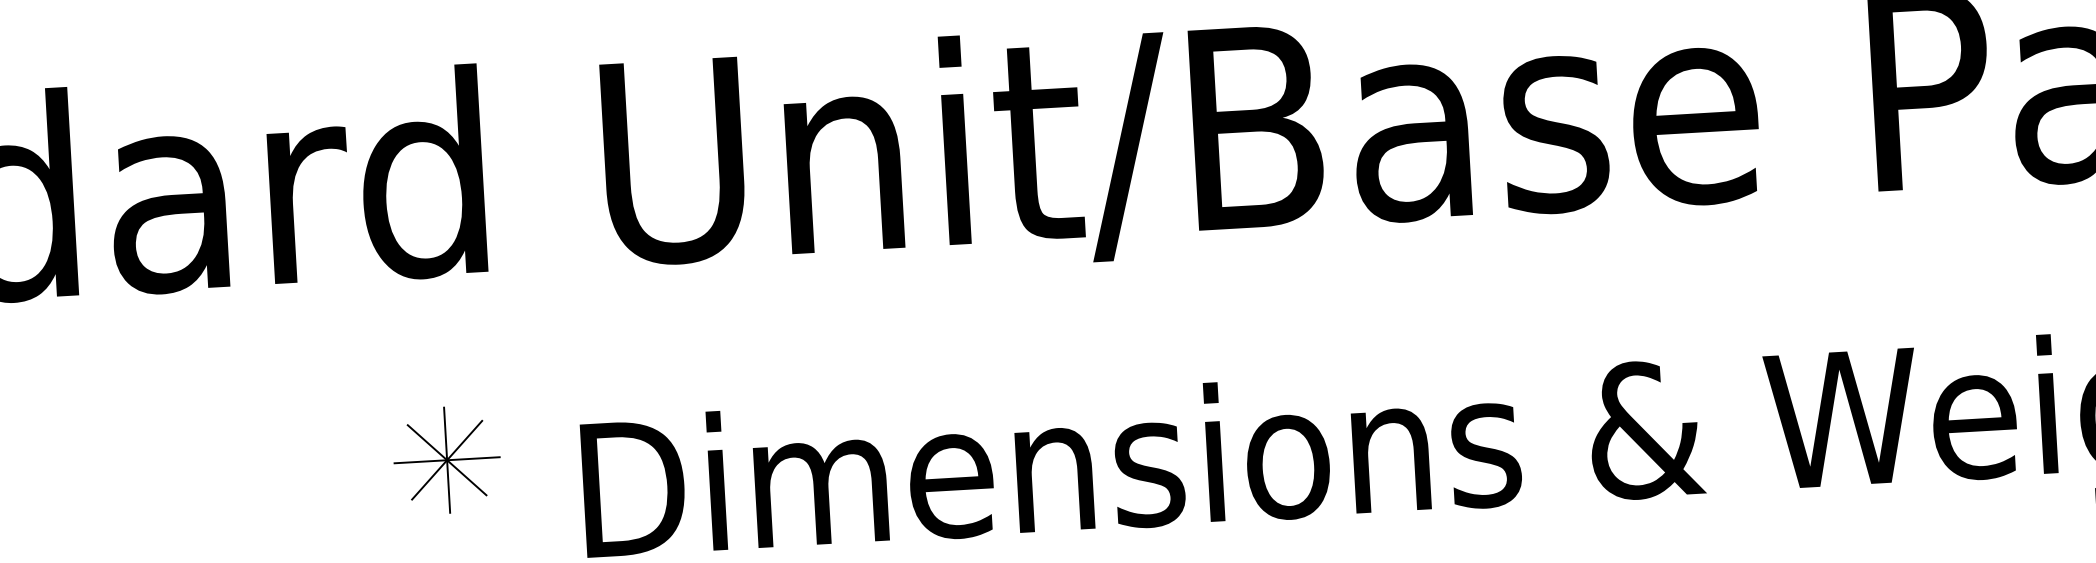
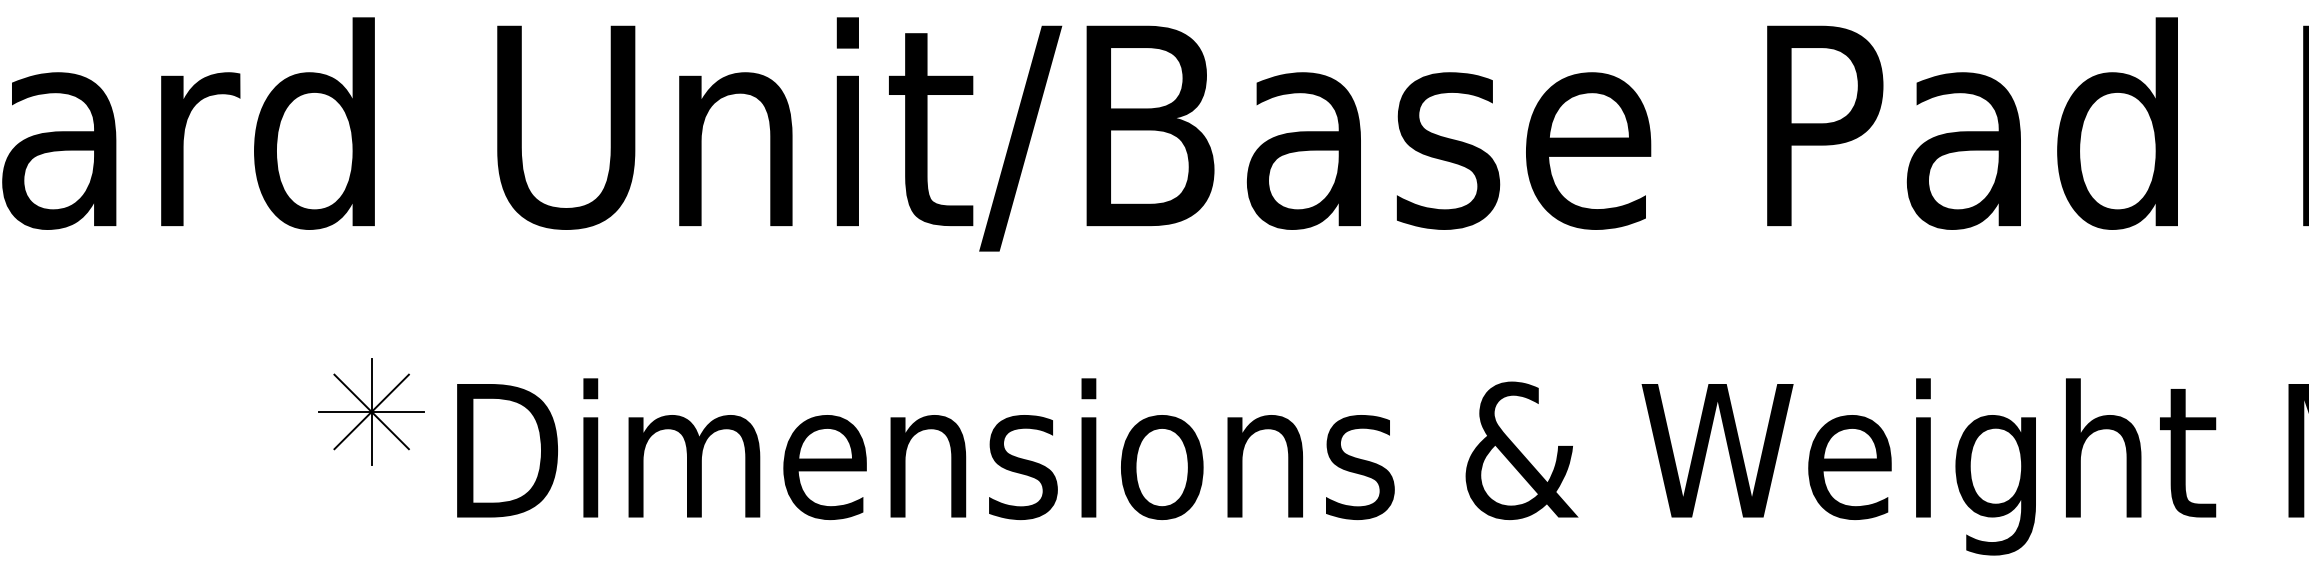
part: (446, 459) -> (371, 411), moved

